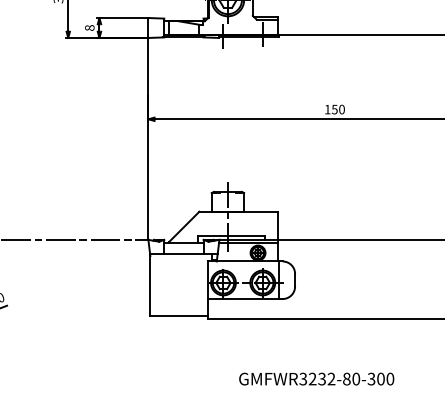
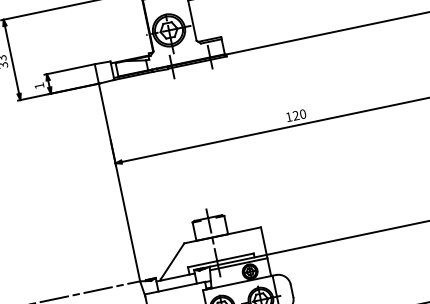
text: (89, 27) -> (39, 85), 8 -> 1
text: (334, 109) -> (295, 115), 150 -> 120

